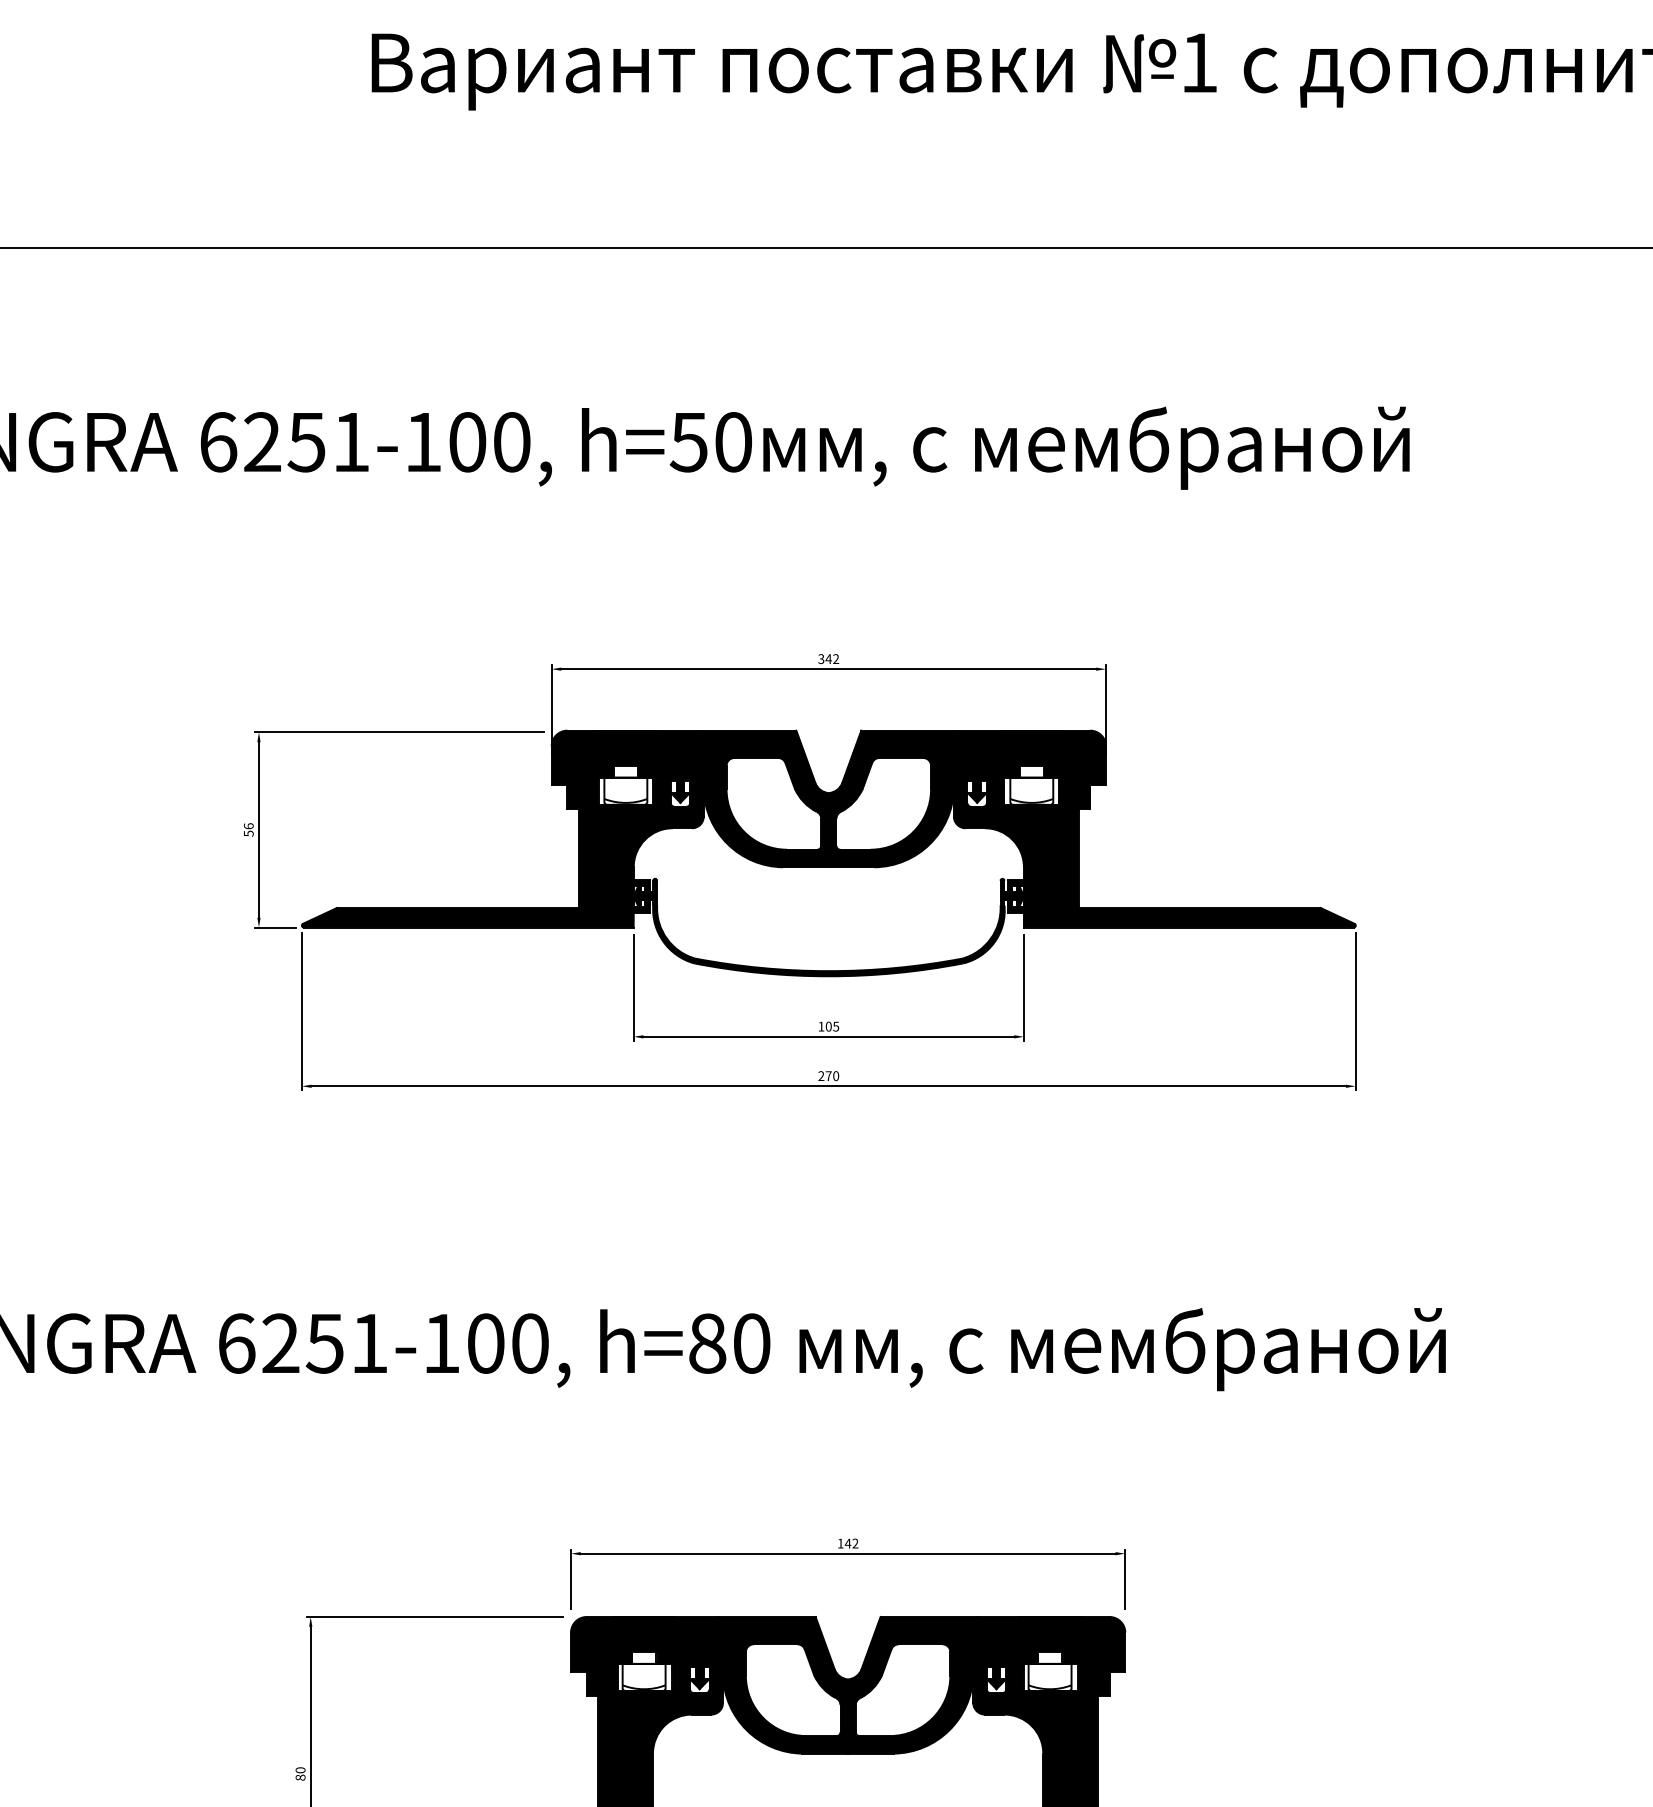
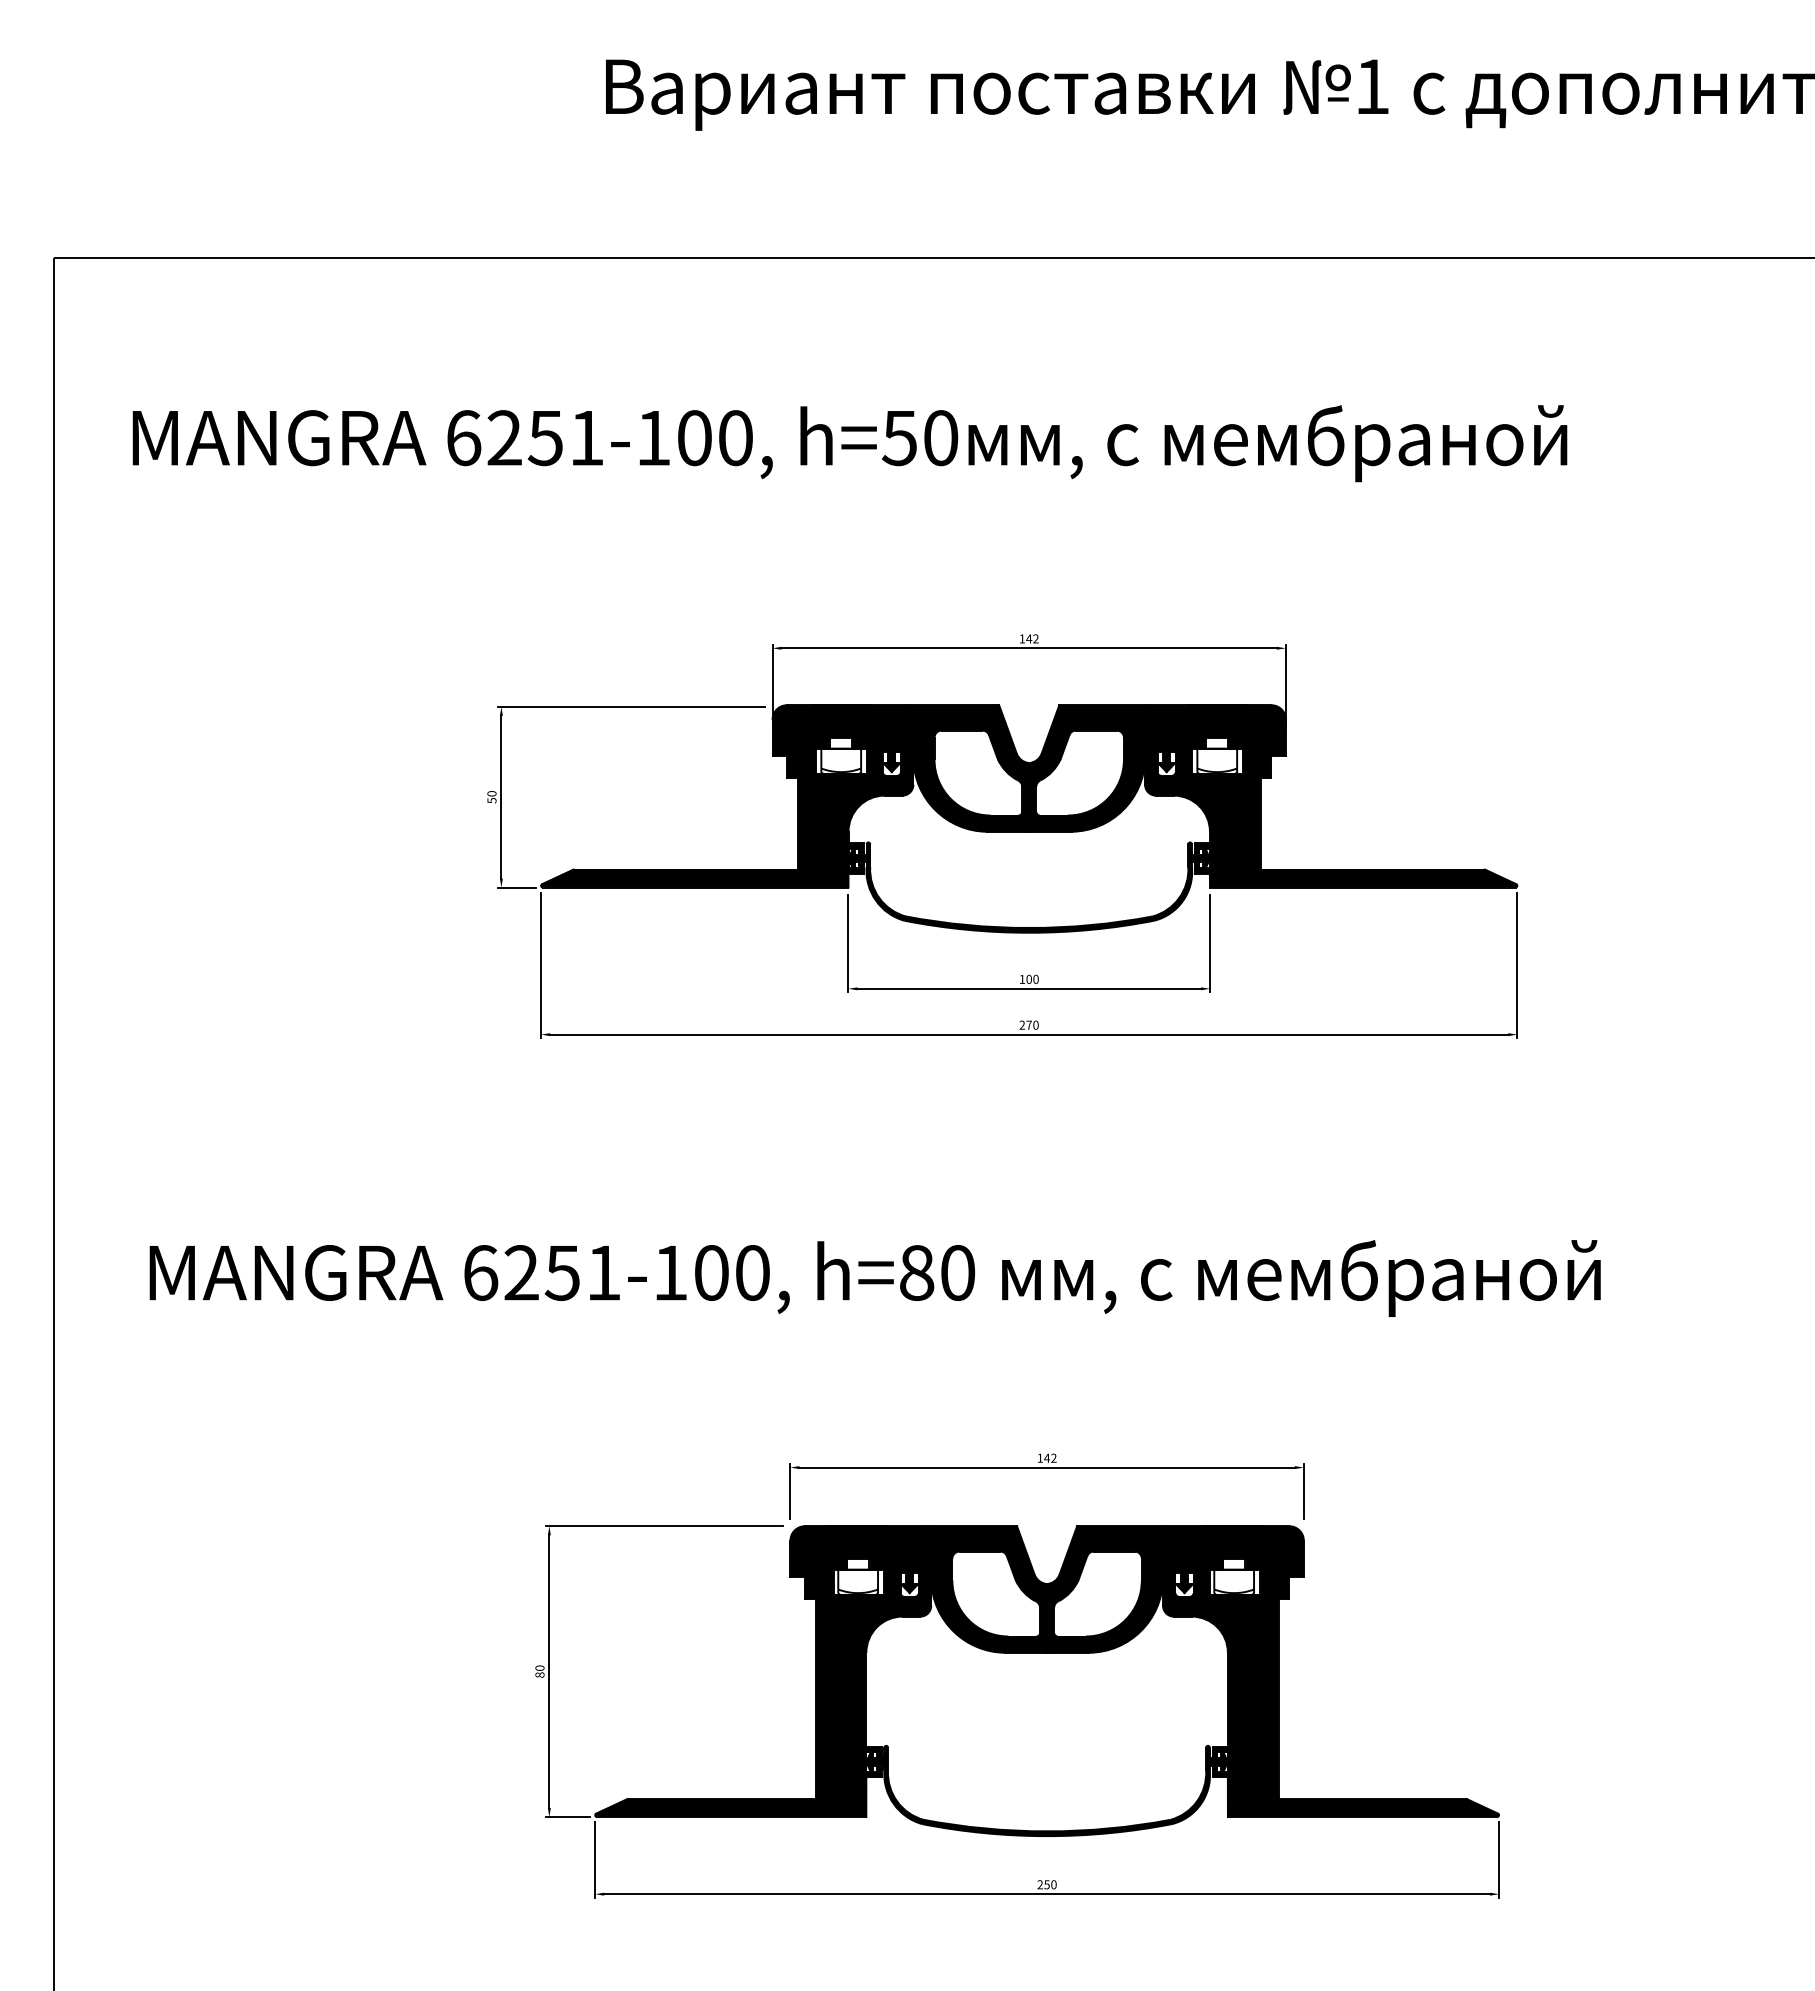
text: (820, 658) -> (1021, 638), 342 -> 142
text: (248, 825) -> (491, 793), 56 -> 50
text: (835, 1025) -> (1035, 978), 105 -> 100

